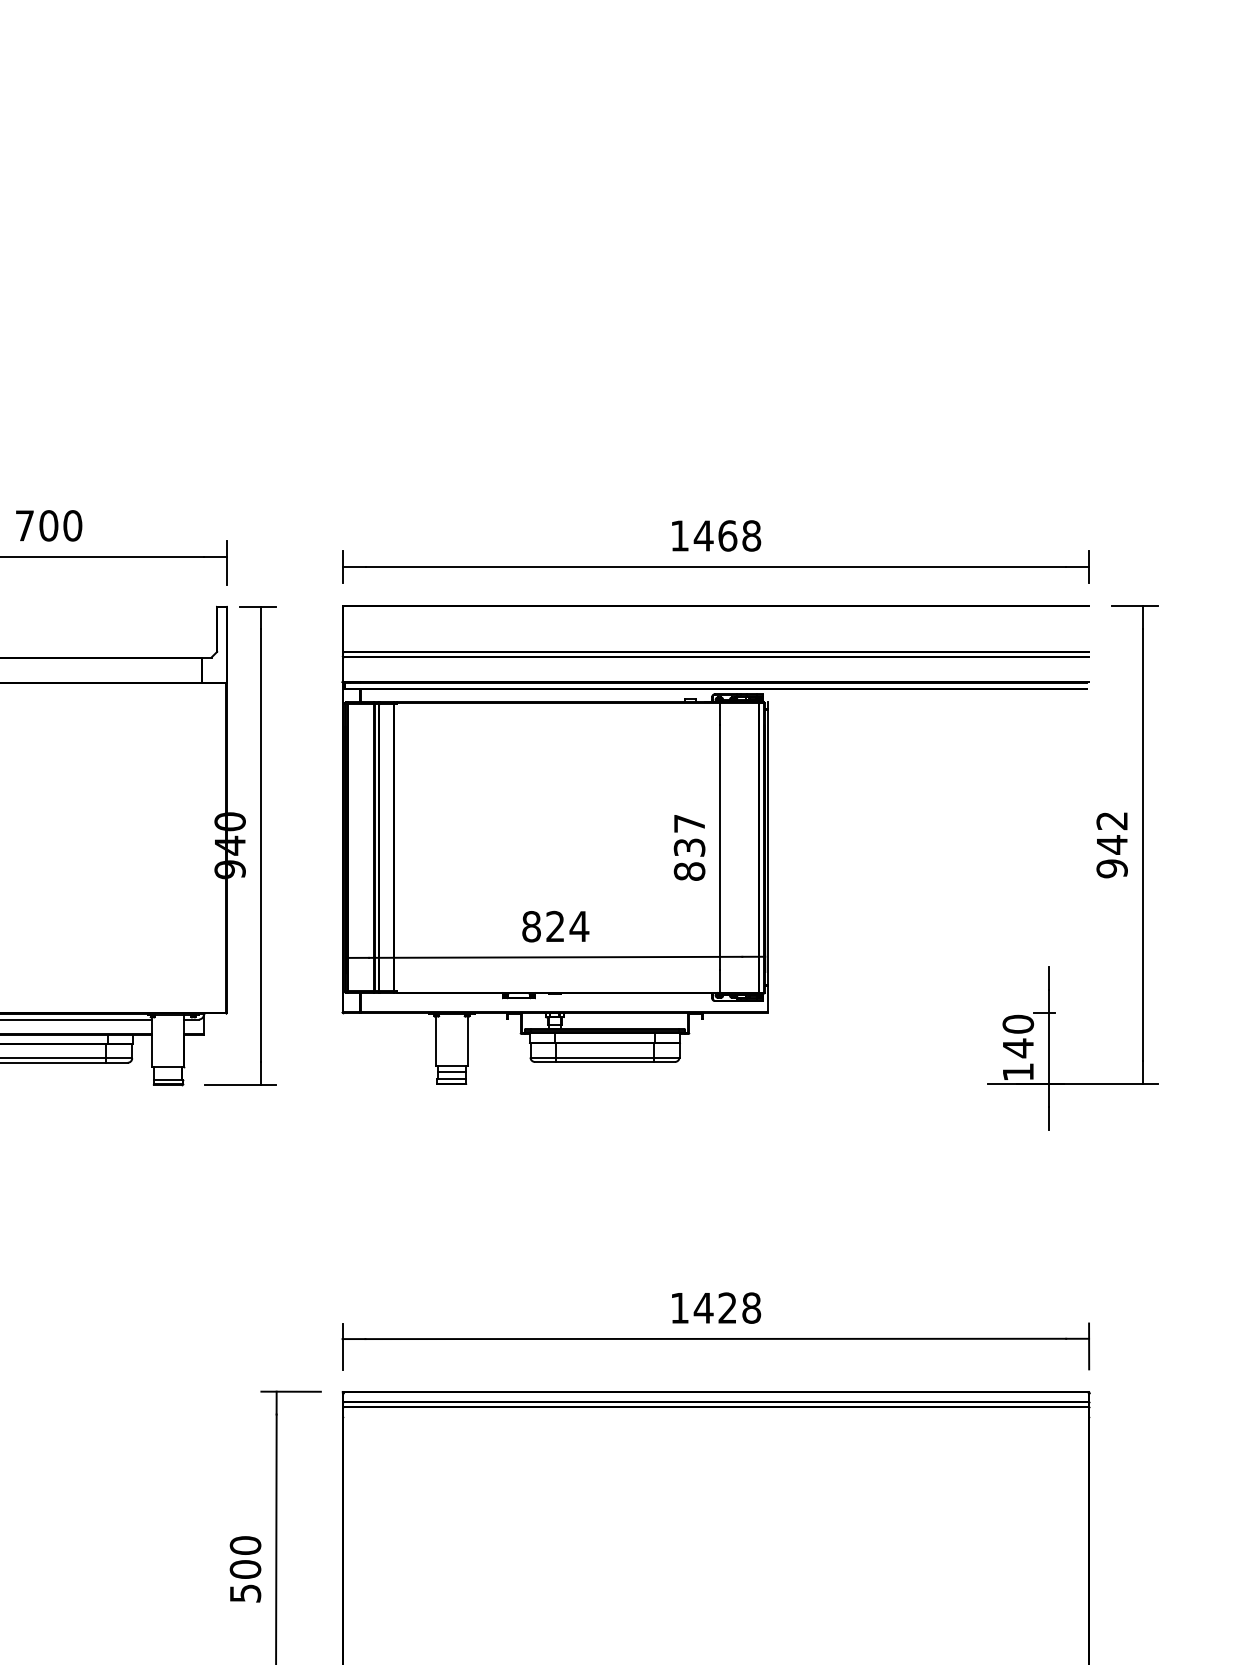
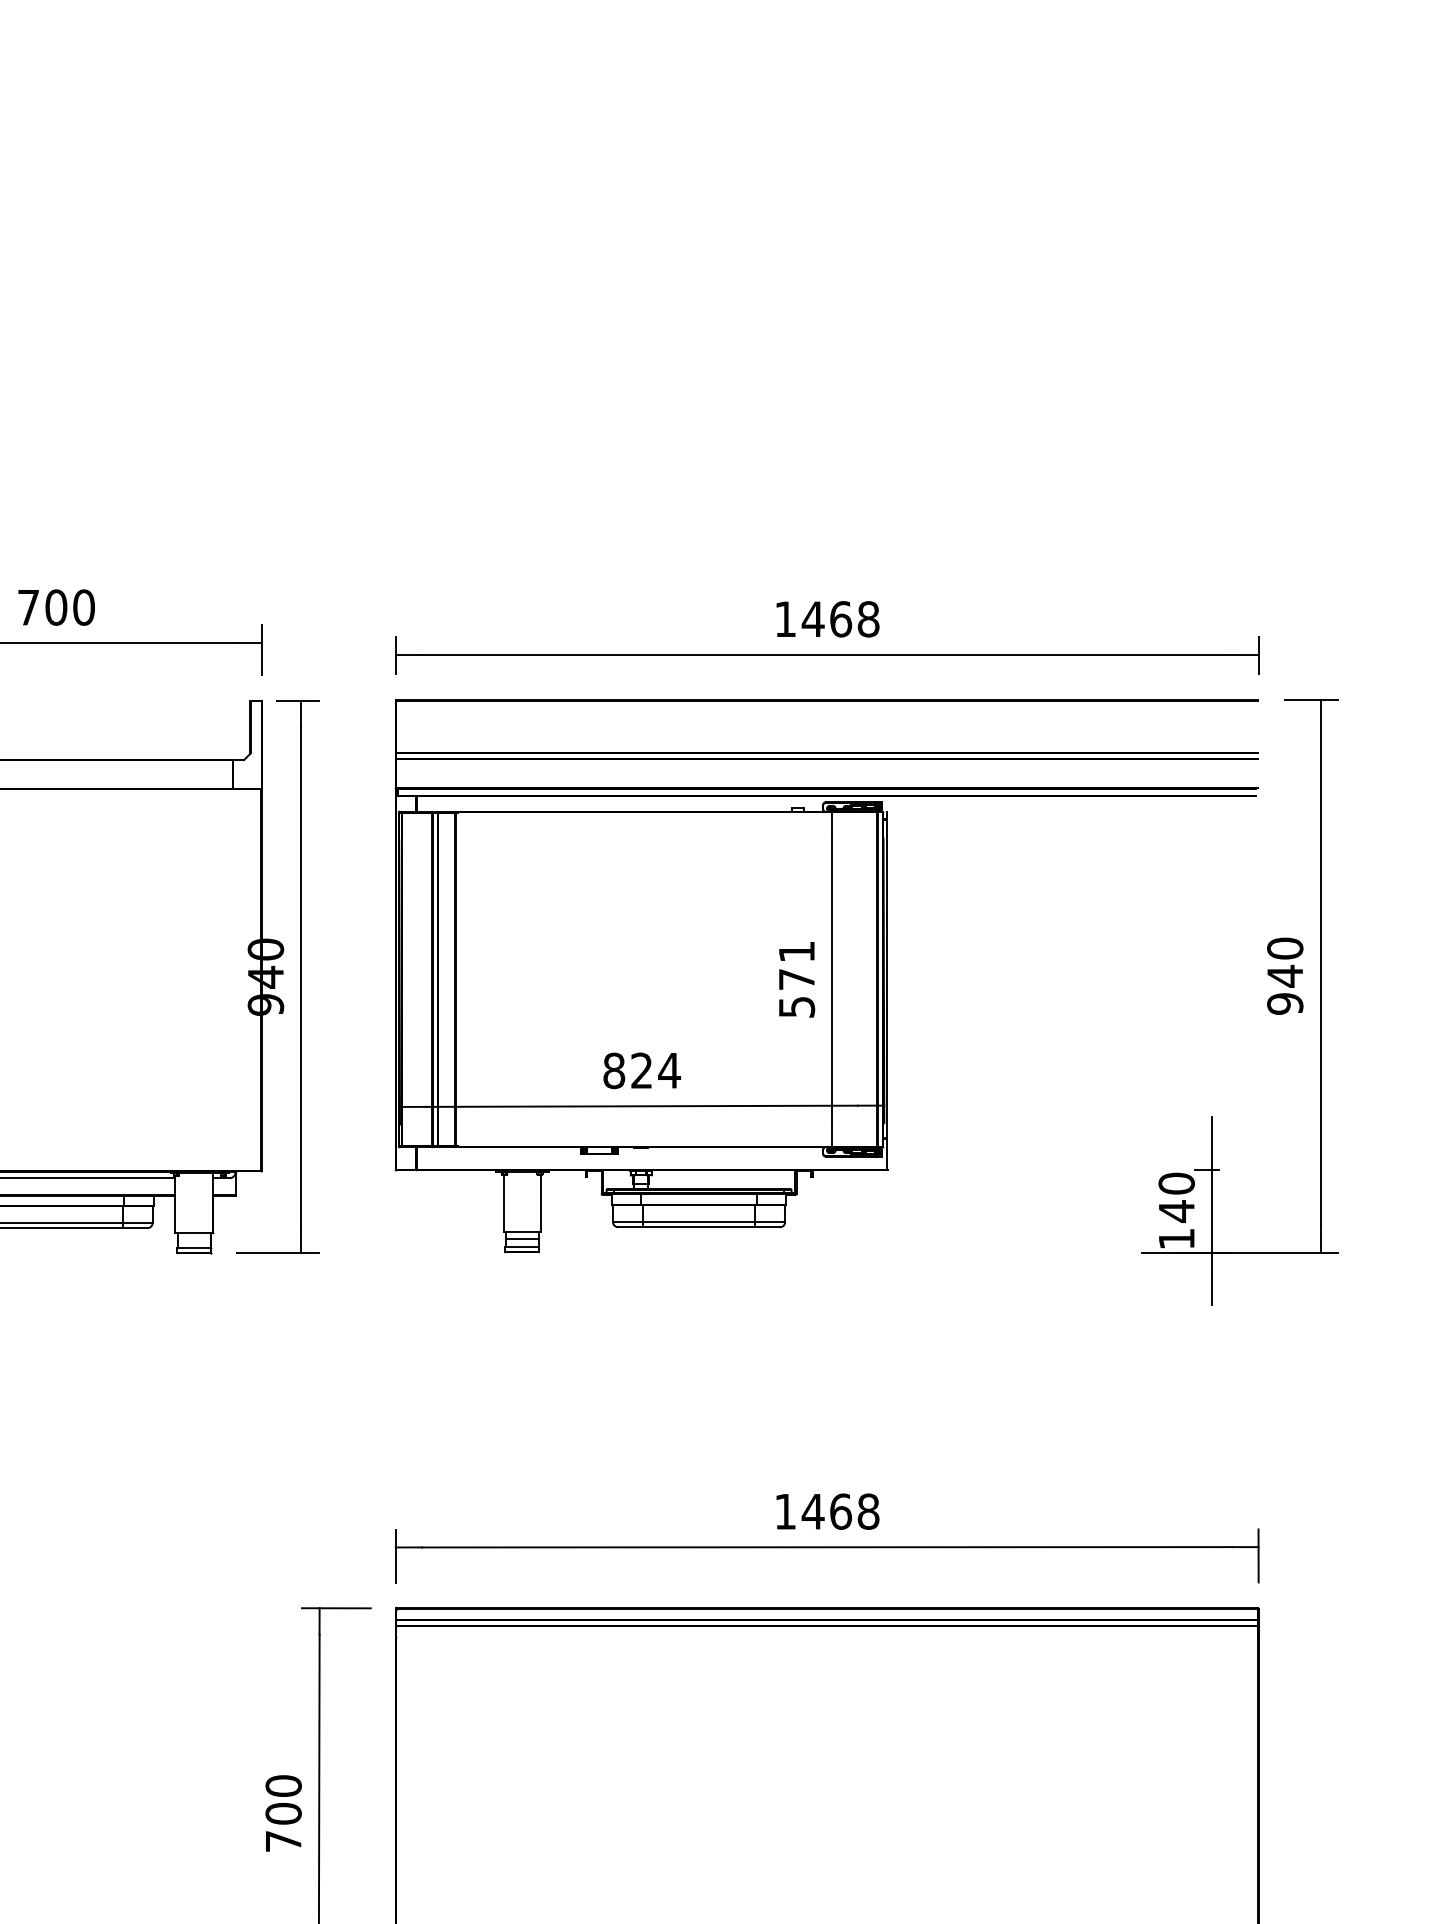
text: (1111, 820) -> (1284, 948), 942 -> 940
text: (689, 847) -> (796, 979), 837 -> 571
text: (727, 1307) -> (840, 1510), 1428 -> 1468
text: (245, 1593) -> (283, 1841), 500 -> 700

